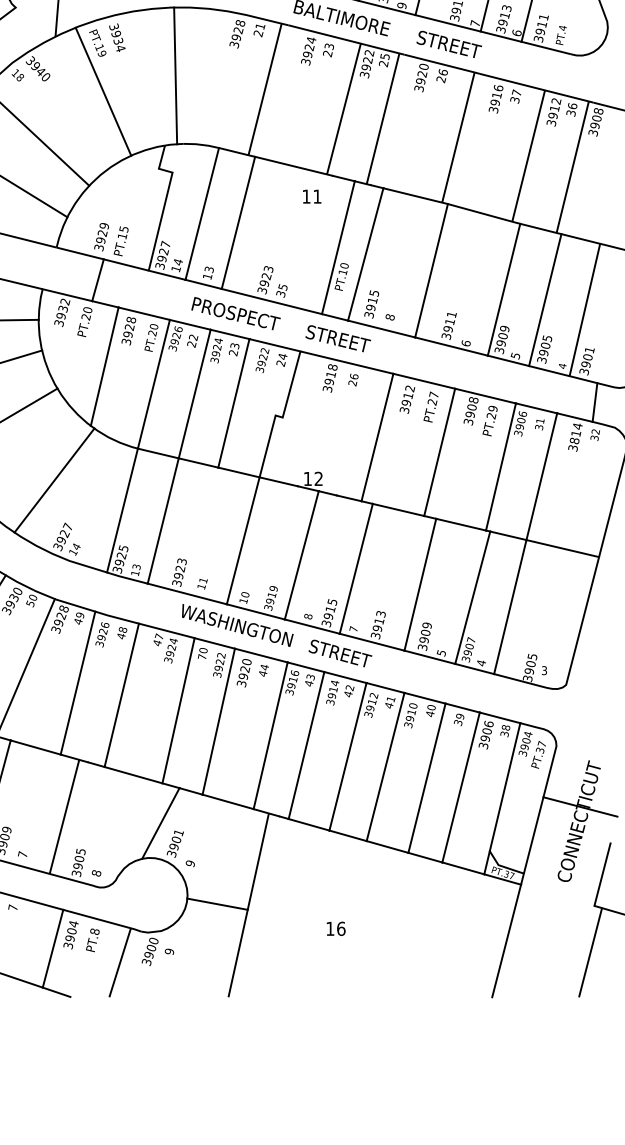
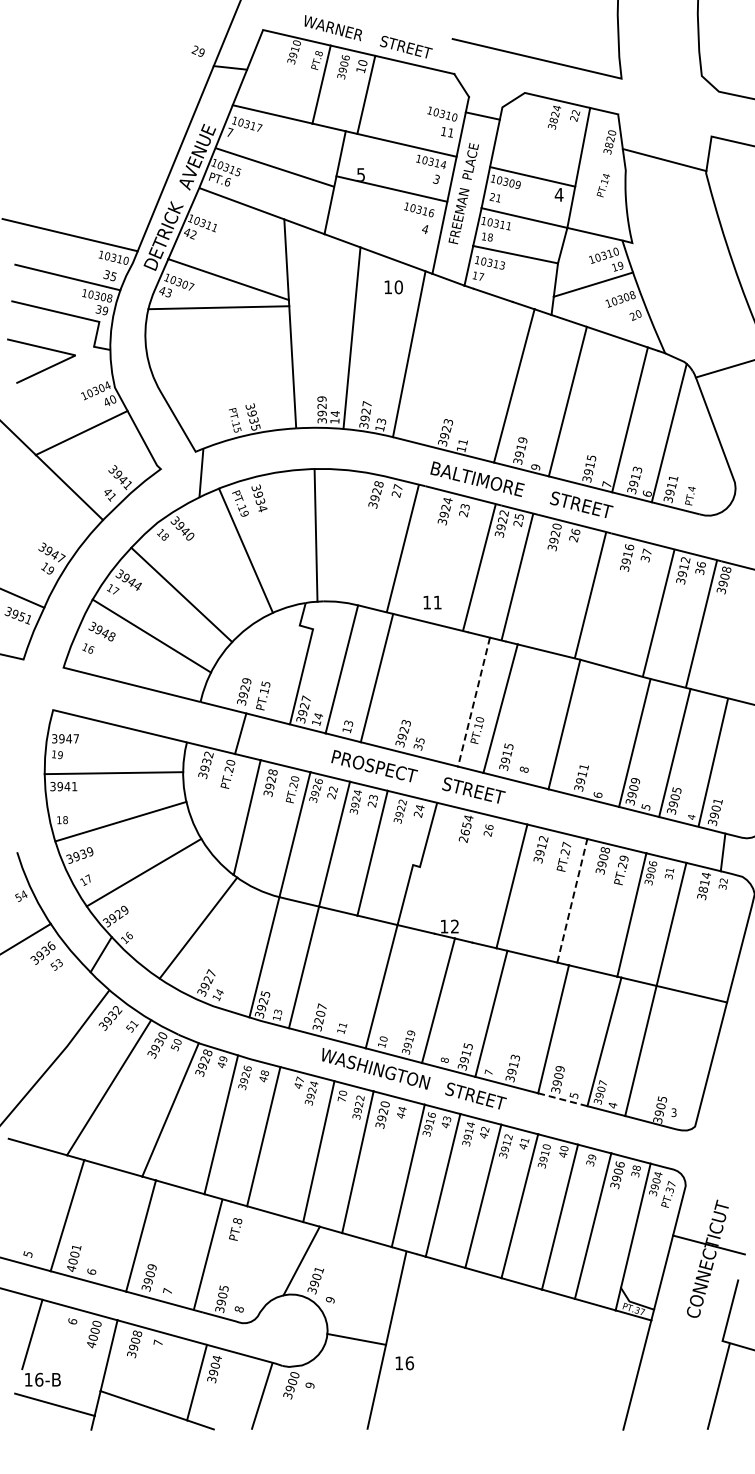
text: (260, 26) -> (398, 487), 21 -> 27
text: (312, 196) -> (432, 602), moved
line: (337, 248) -> (473, 702), solid -> dashed
text: (330, 377) -> (466, 828), 3918 -> 2654
line: (439, 452) -> (572, 900), solid -> dashed
text: (180, 568) -> (320, 1013), 3923 -> 3207
line: (429, 657) -> (562, 1099), solid -> dashed
text: (335, 929) -> (404, 1363), moved
text: (92, 940) -> (235, 1229), moved

